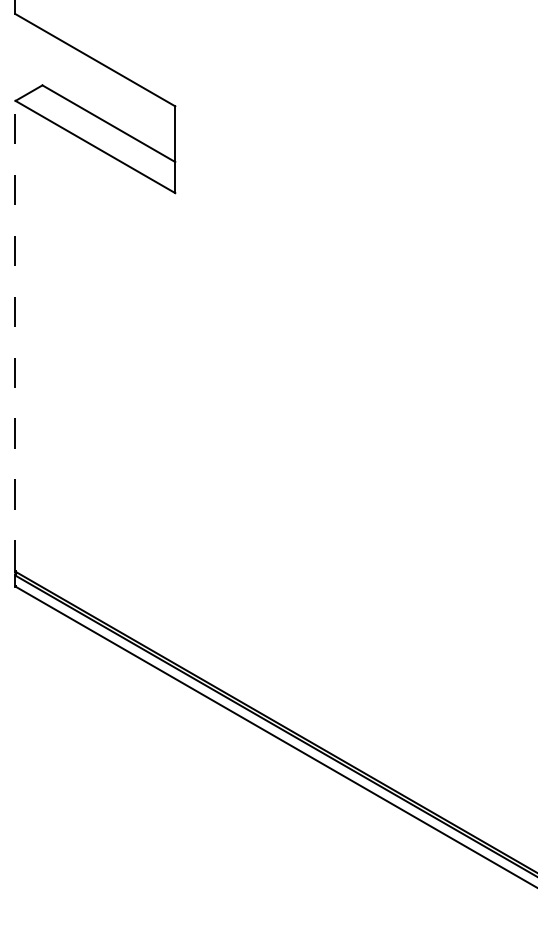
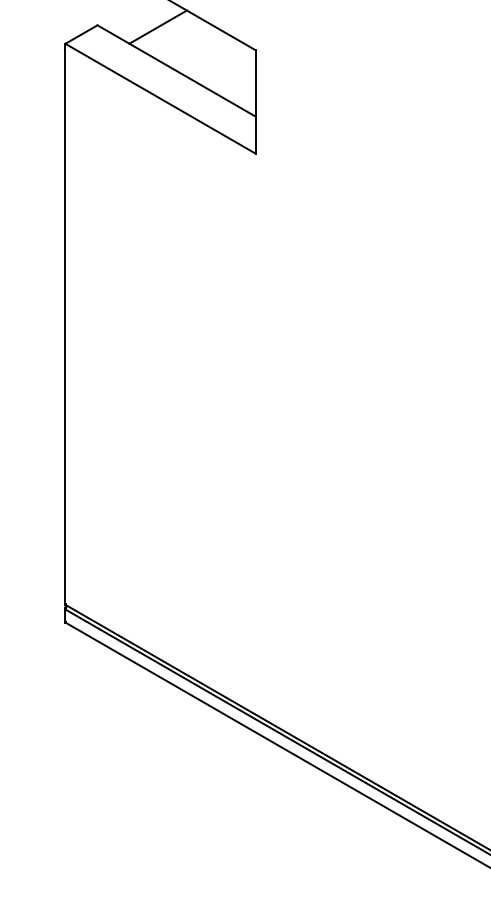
line: (93, 86) -> (158, 26), added
line: (15, 335) -> (65, 323), dashed -> solid

